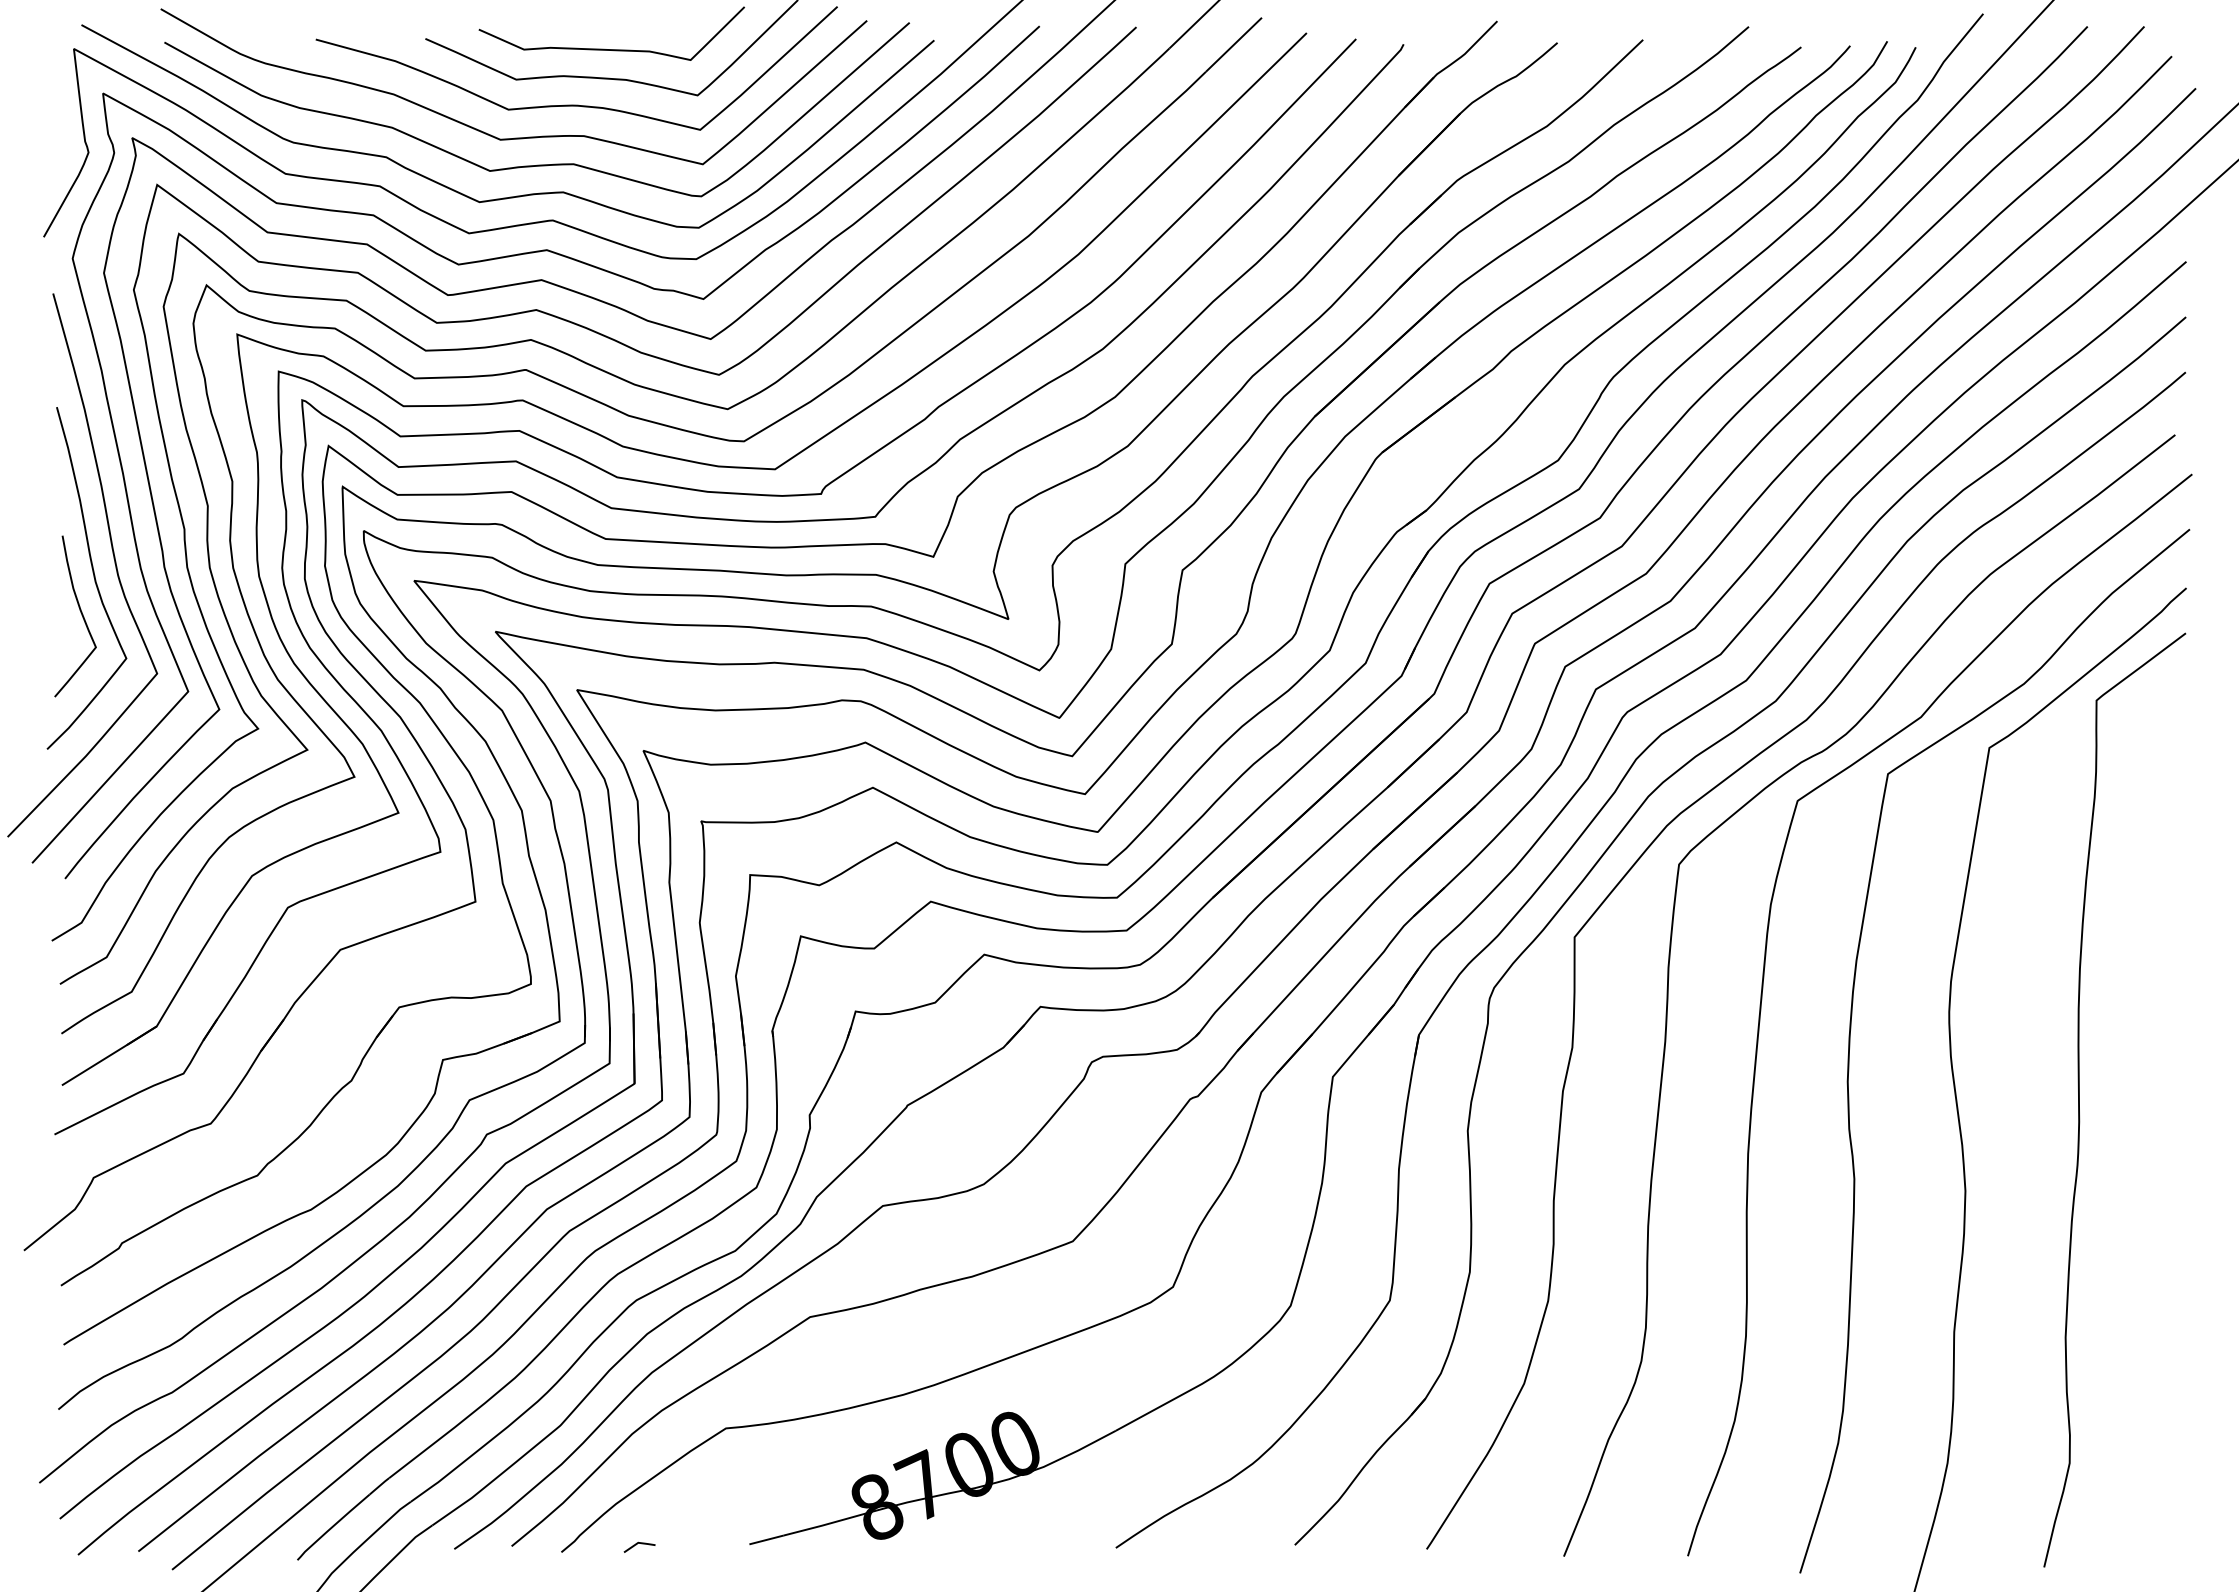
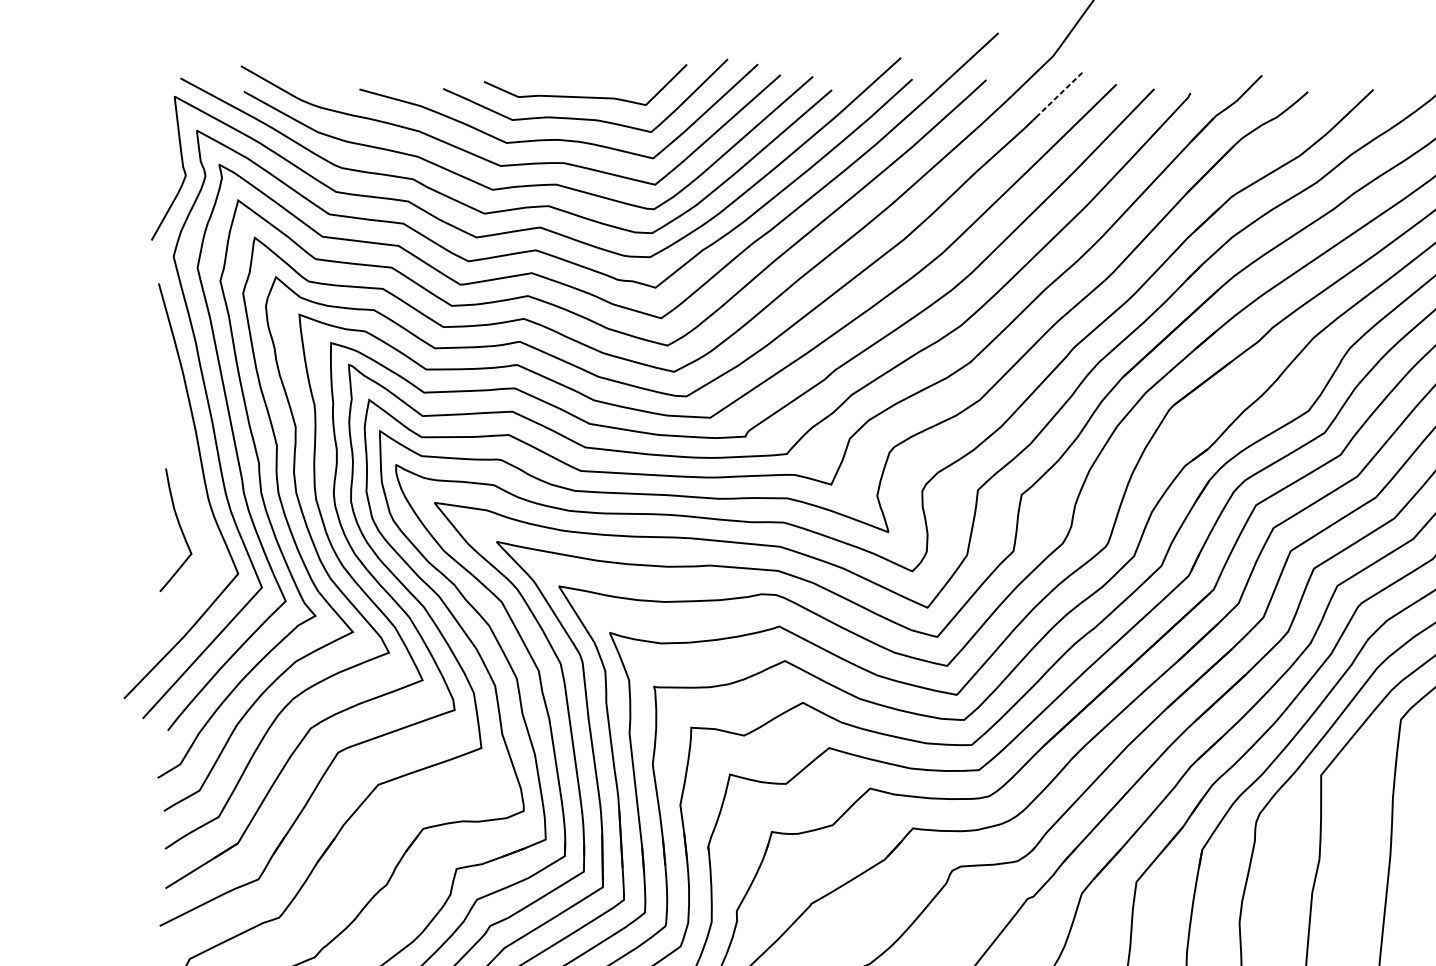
line: (1234, 44) -> (1061, 93), solid -> dashed
curve: (93, 577) -> (189, 500), removed

